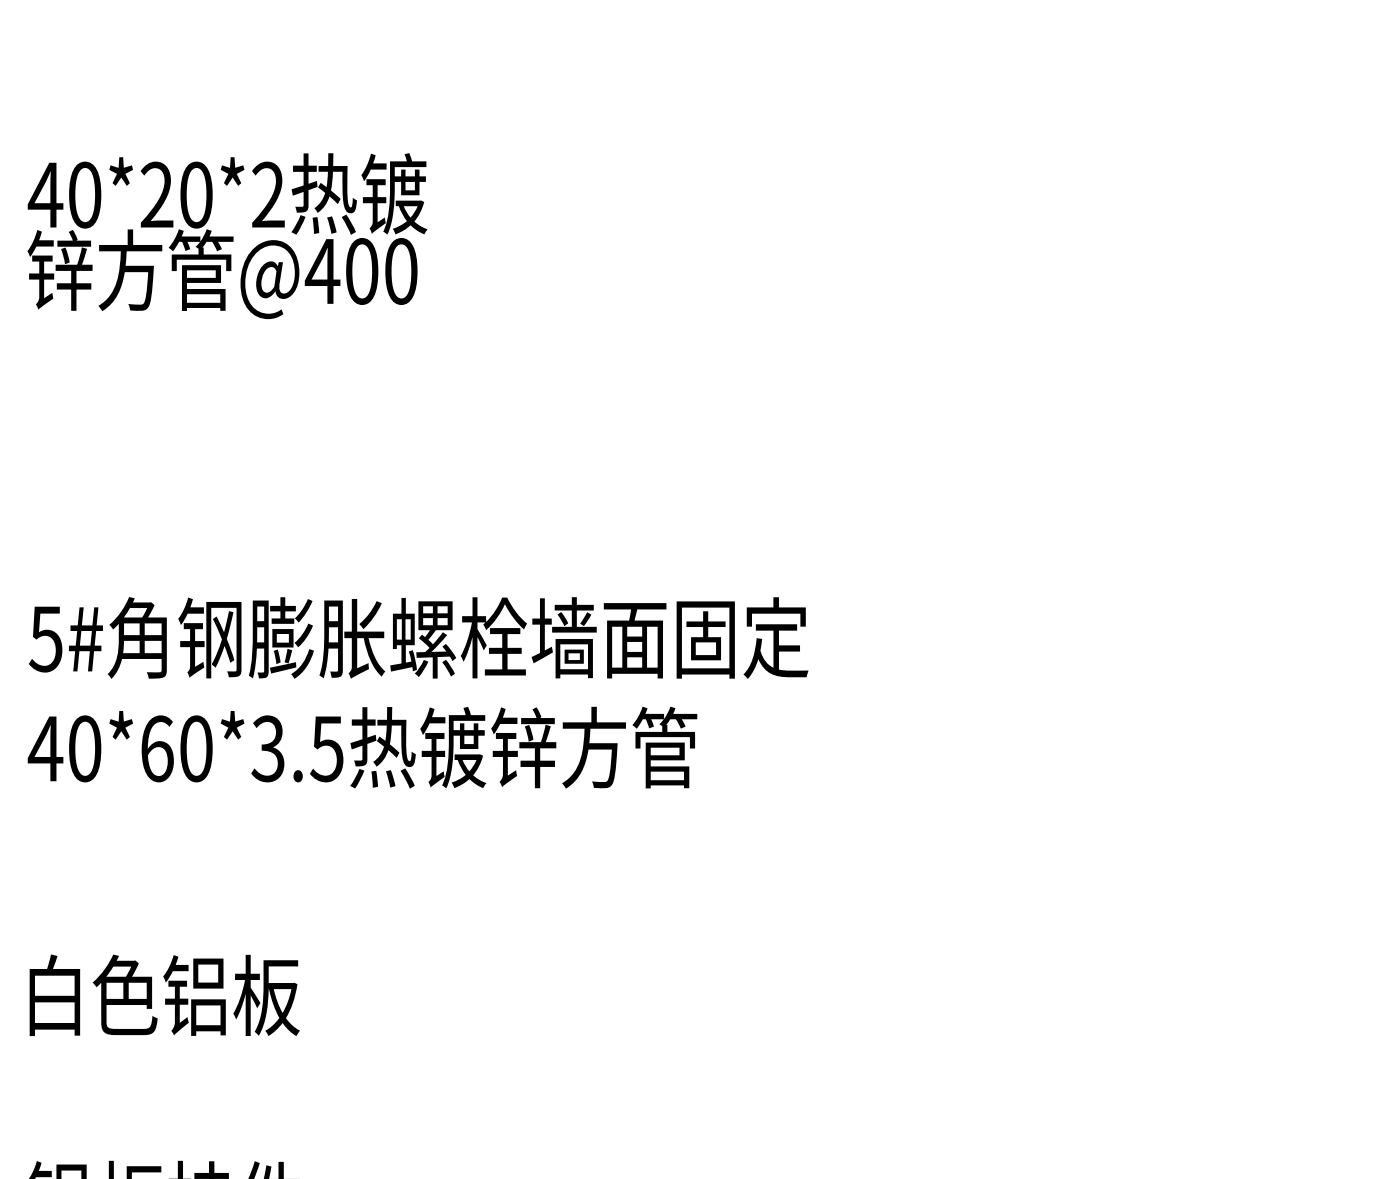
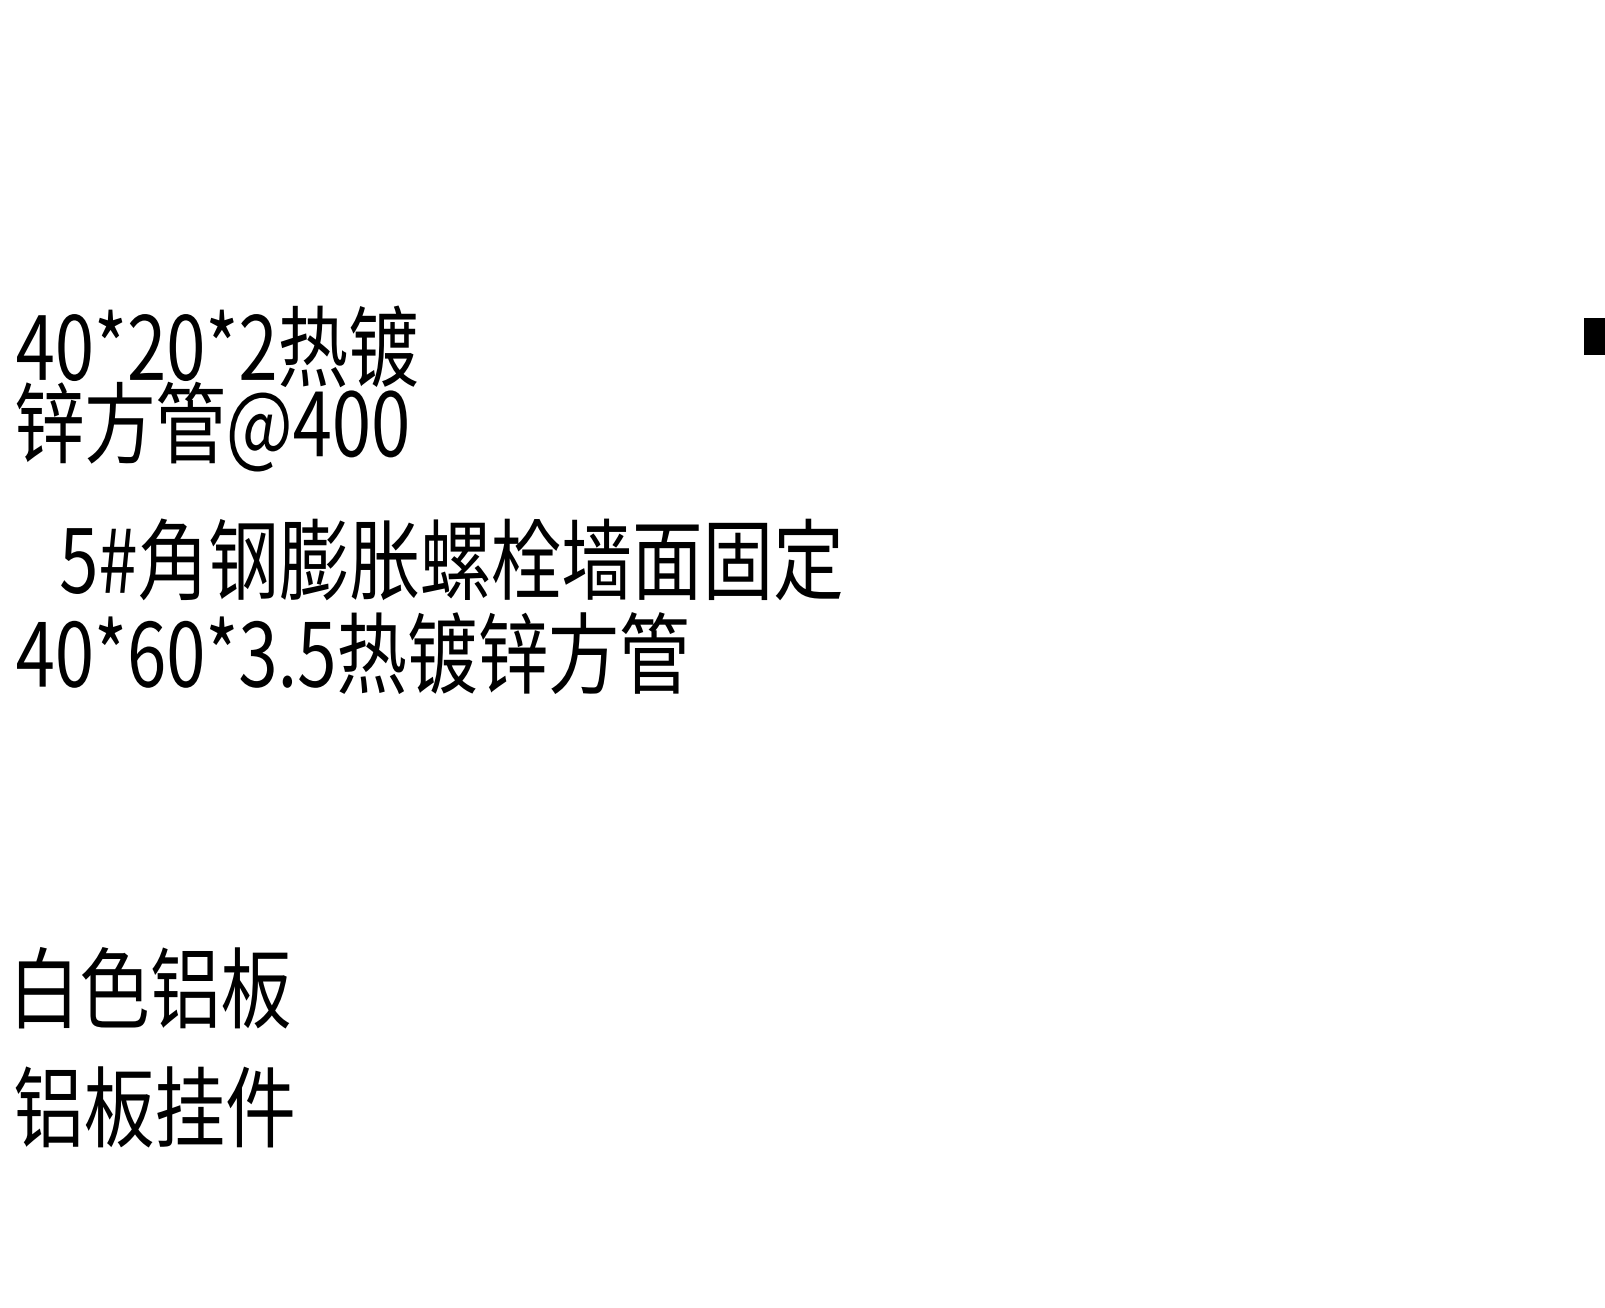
text: (227, 236) -> (216, 388), moved
text: (418, 637) -> (450, 558), moved
text: (164, 995) -> (153, 987), moved

